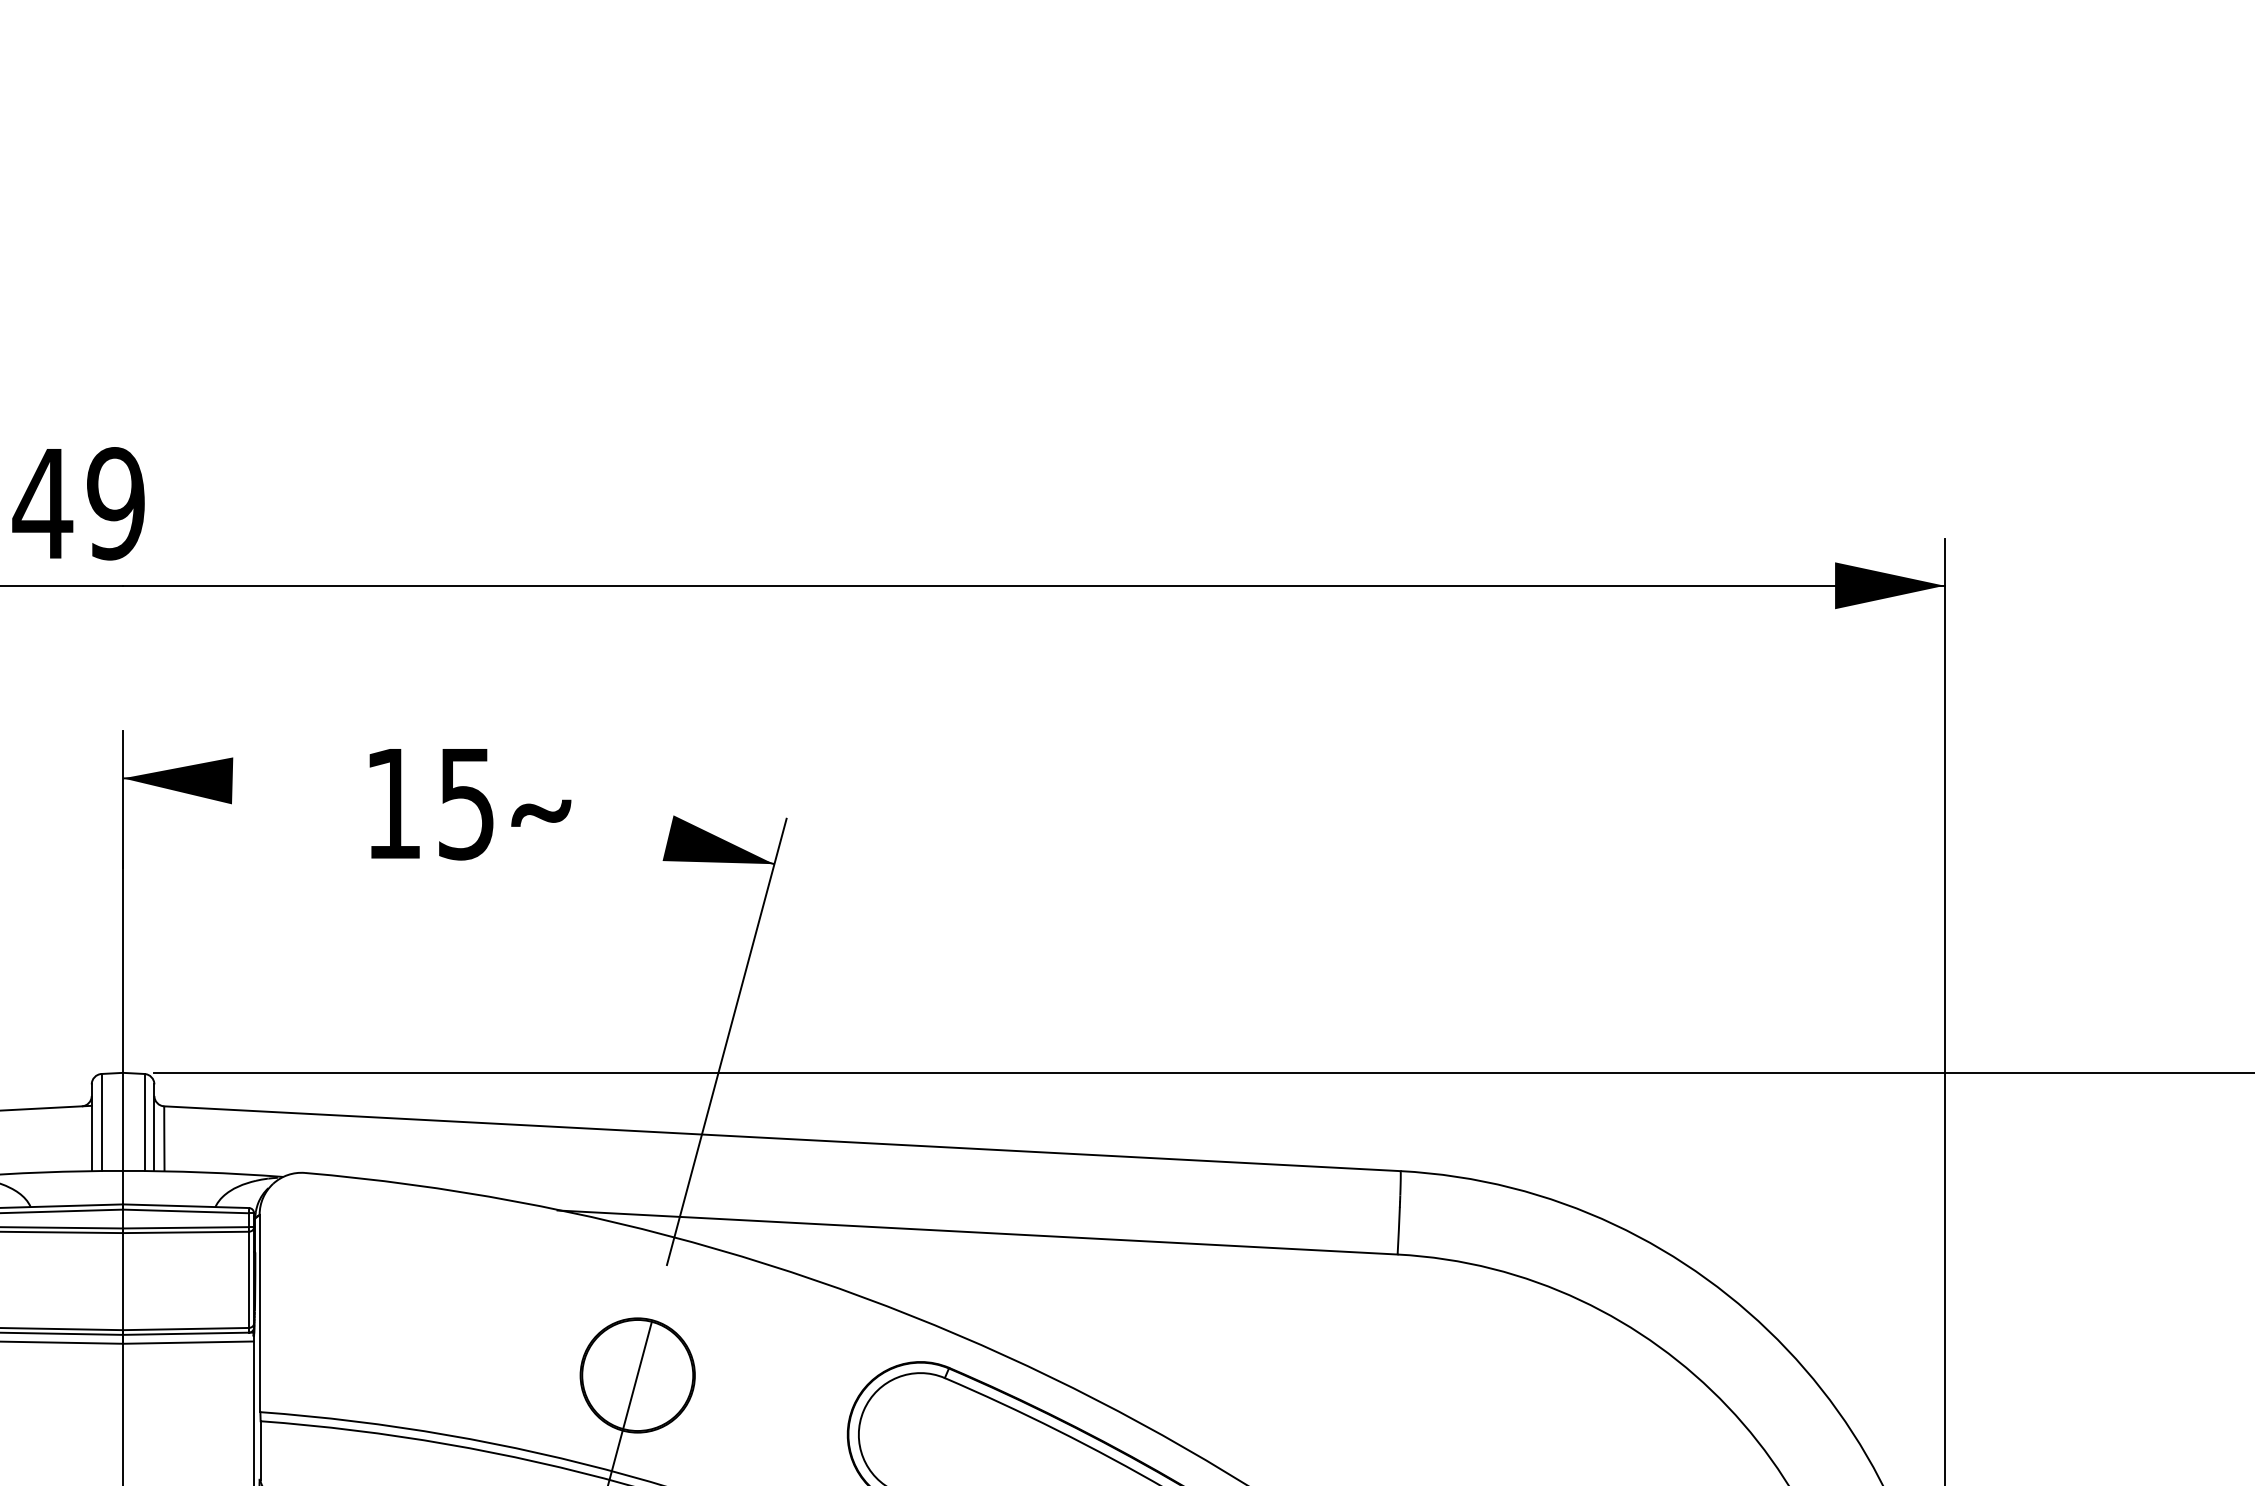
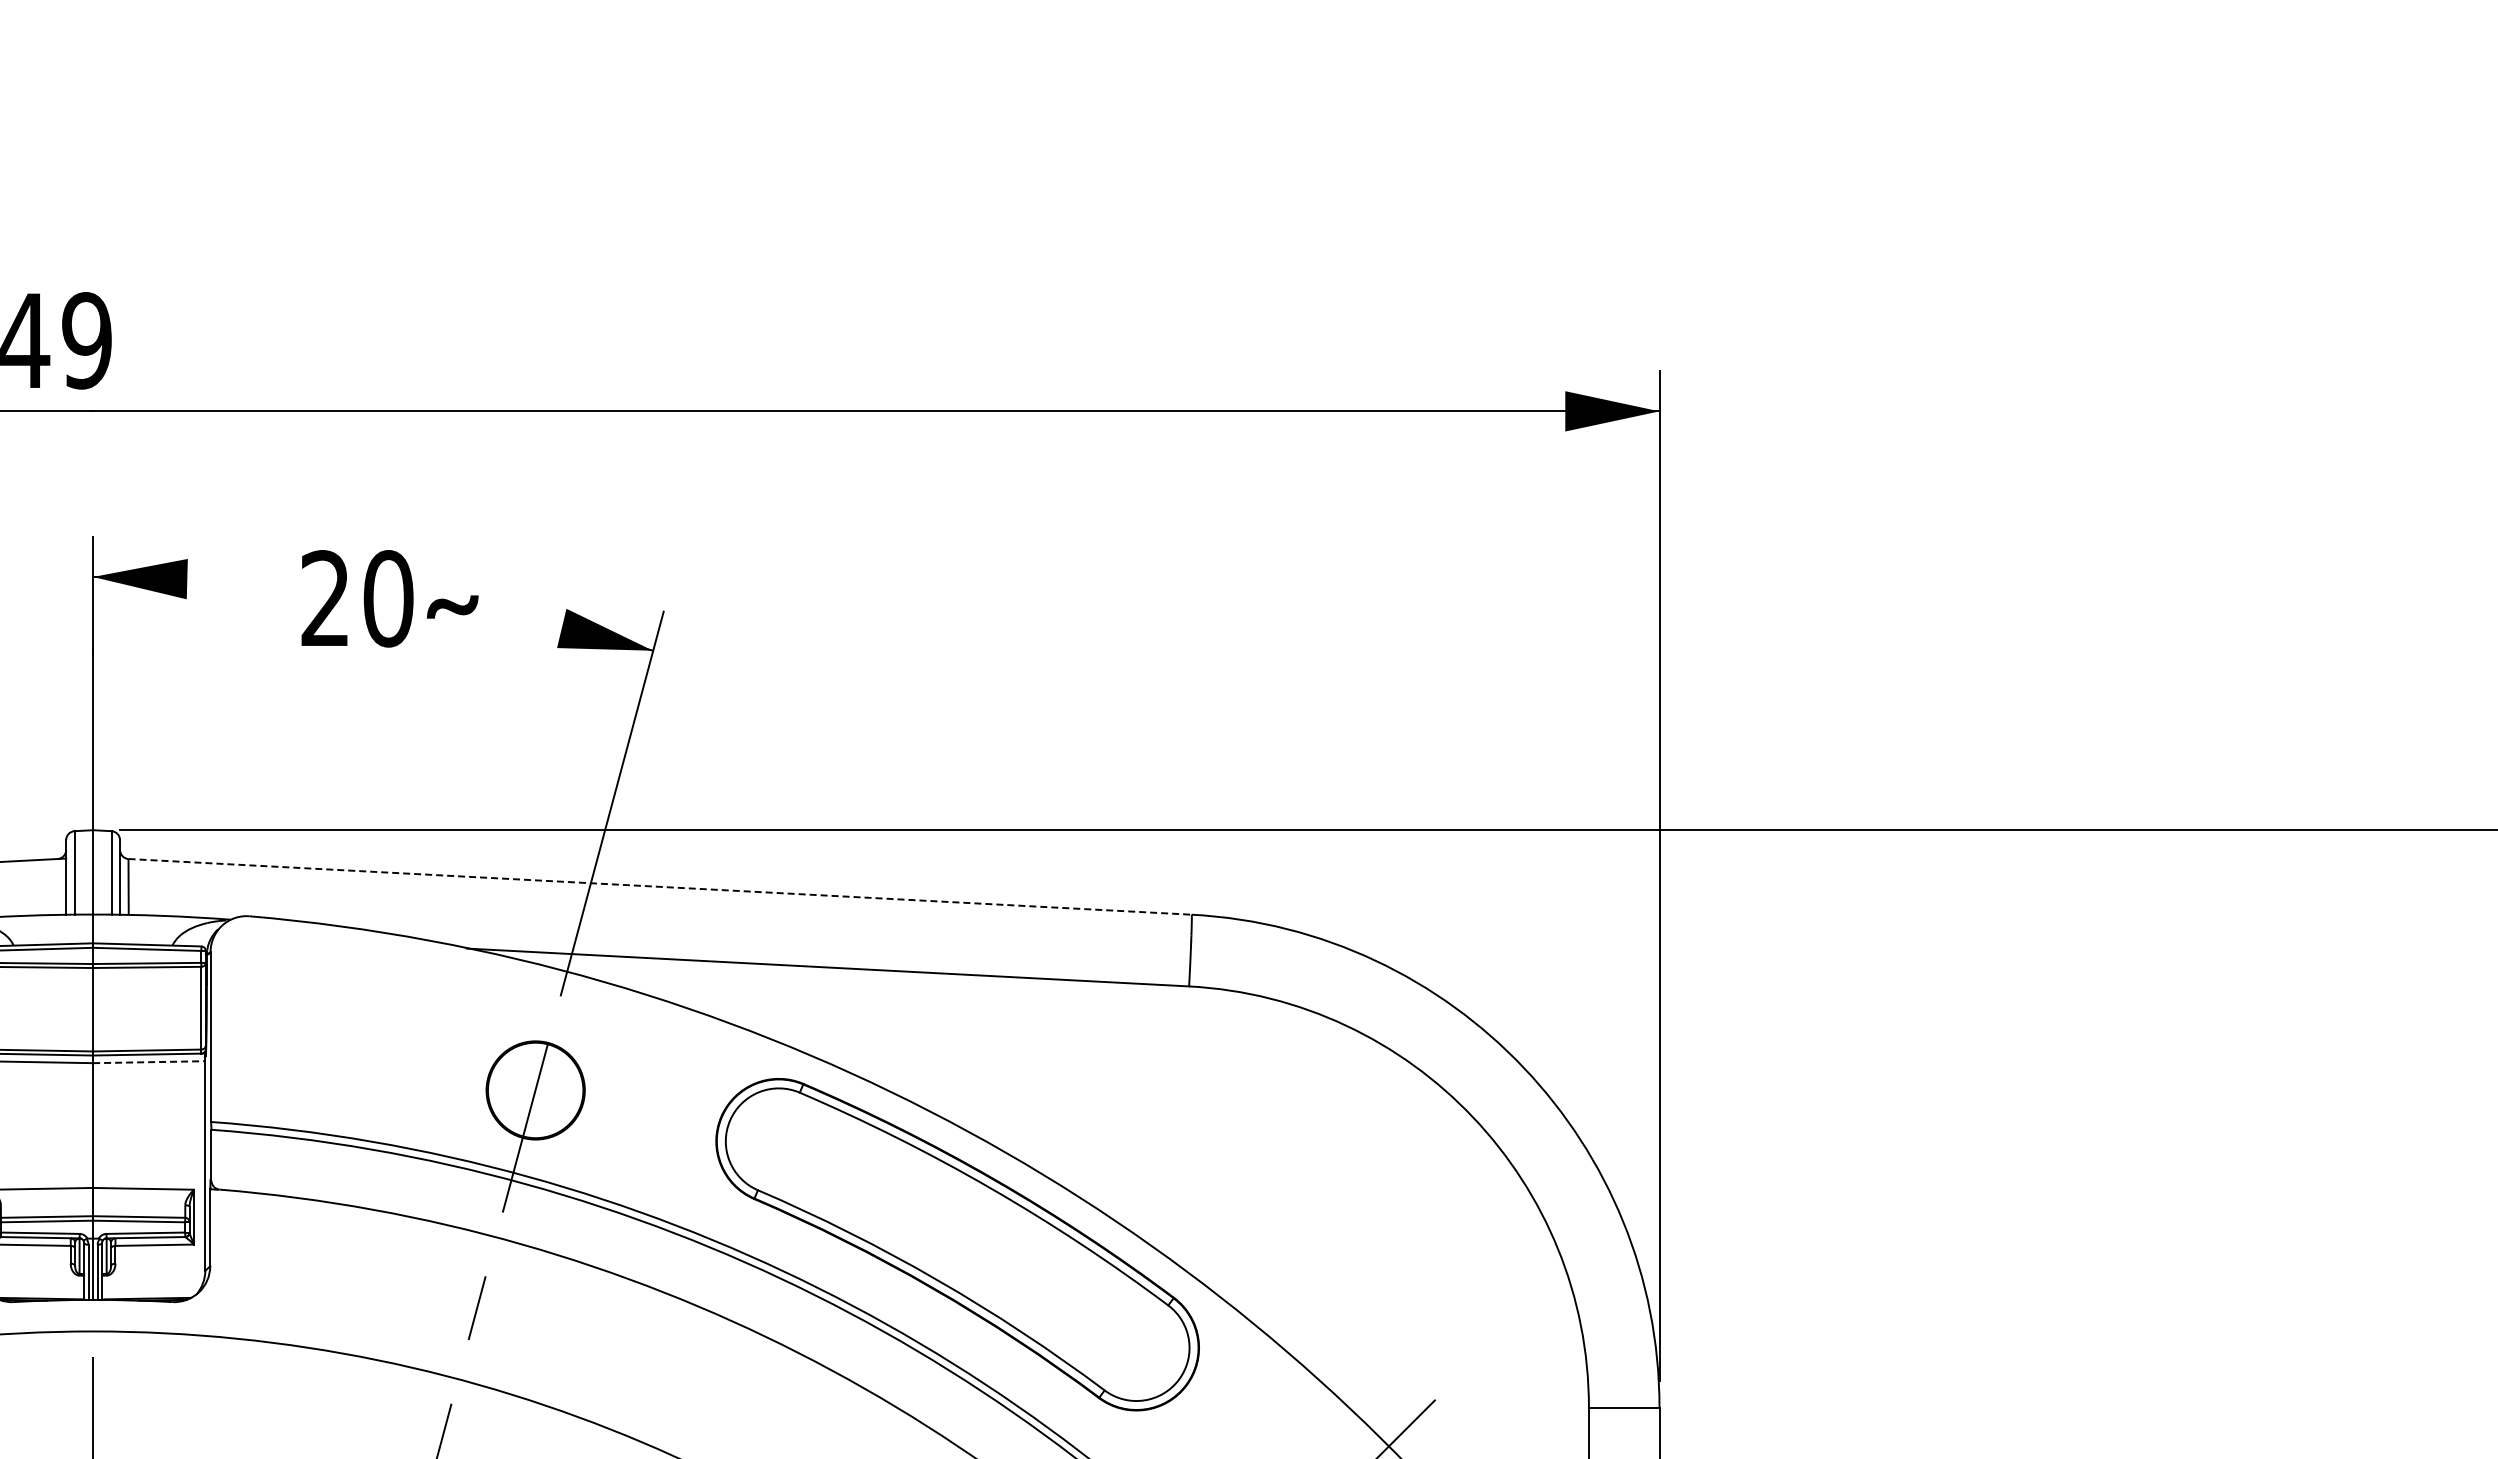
text: (430, 803) -> (357, 598), 15 -> 20
line: (782, 1138) -> (660, 886), solid -> dashed
line: (188, 1342) -> (149, 1062), solid -> dashed

